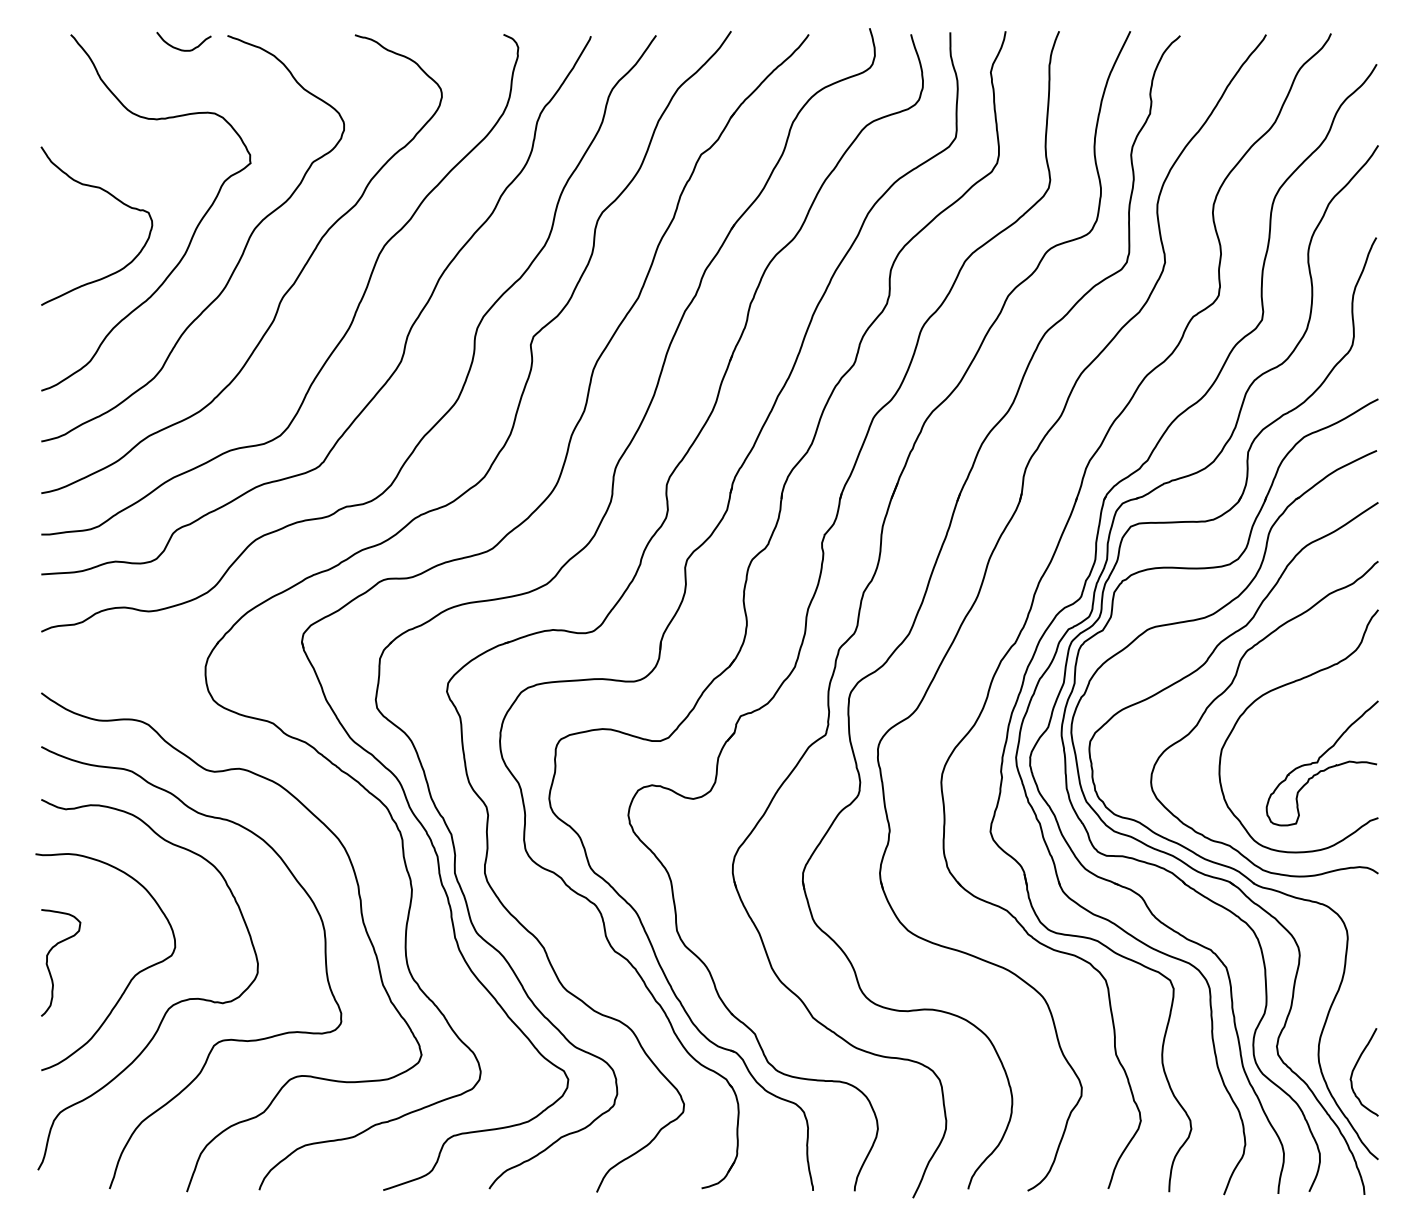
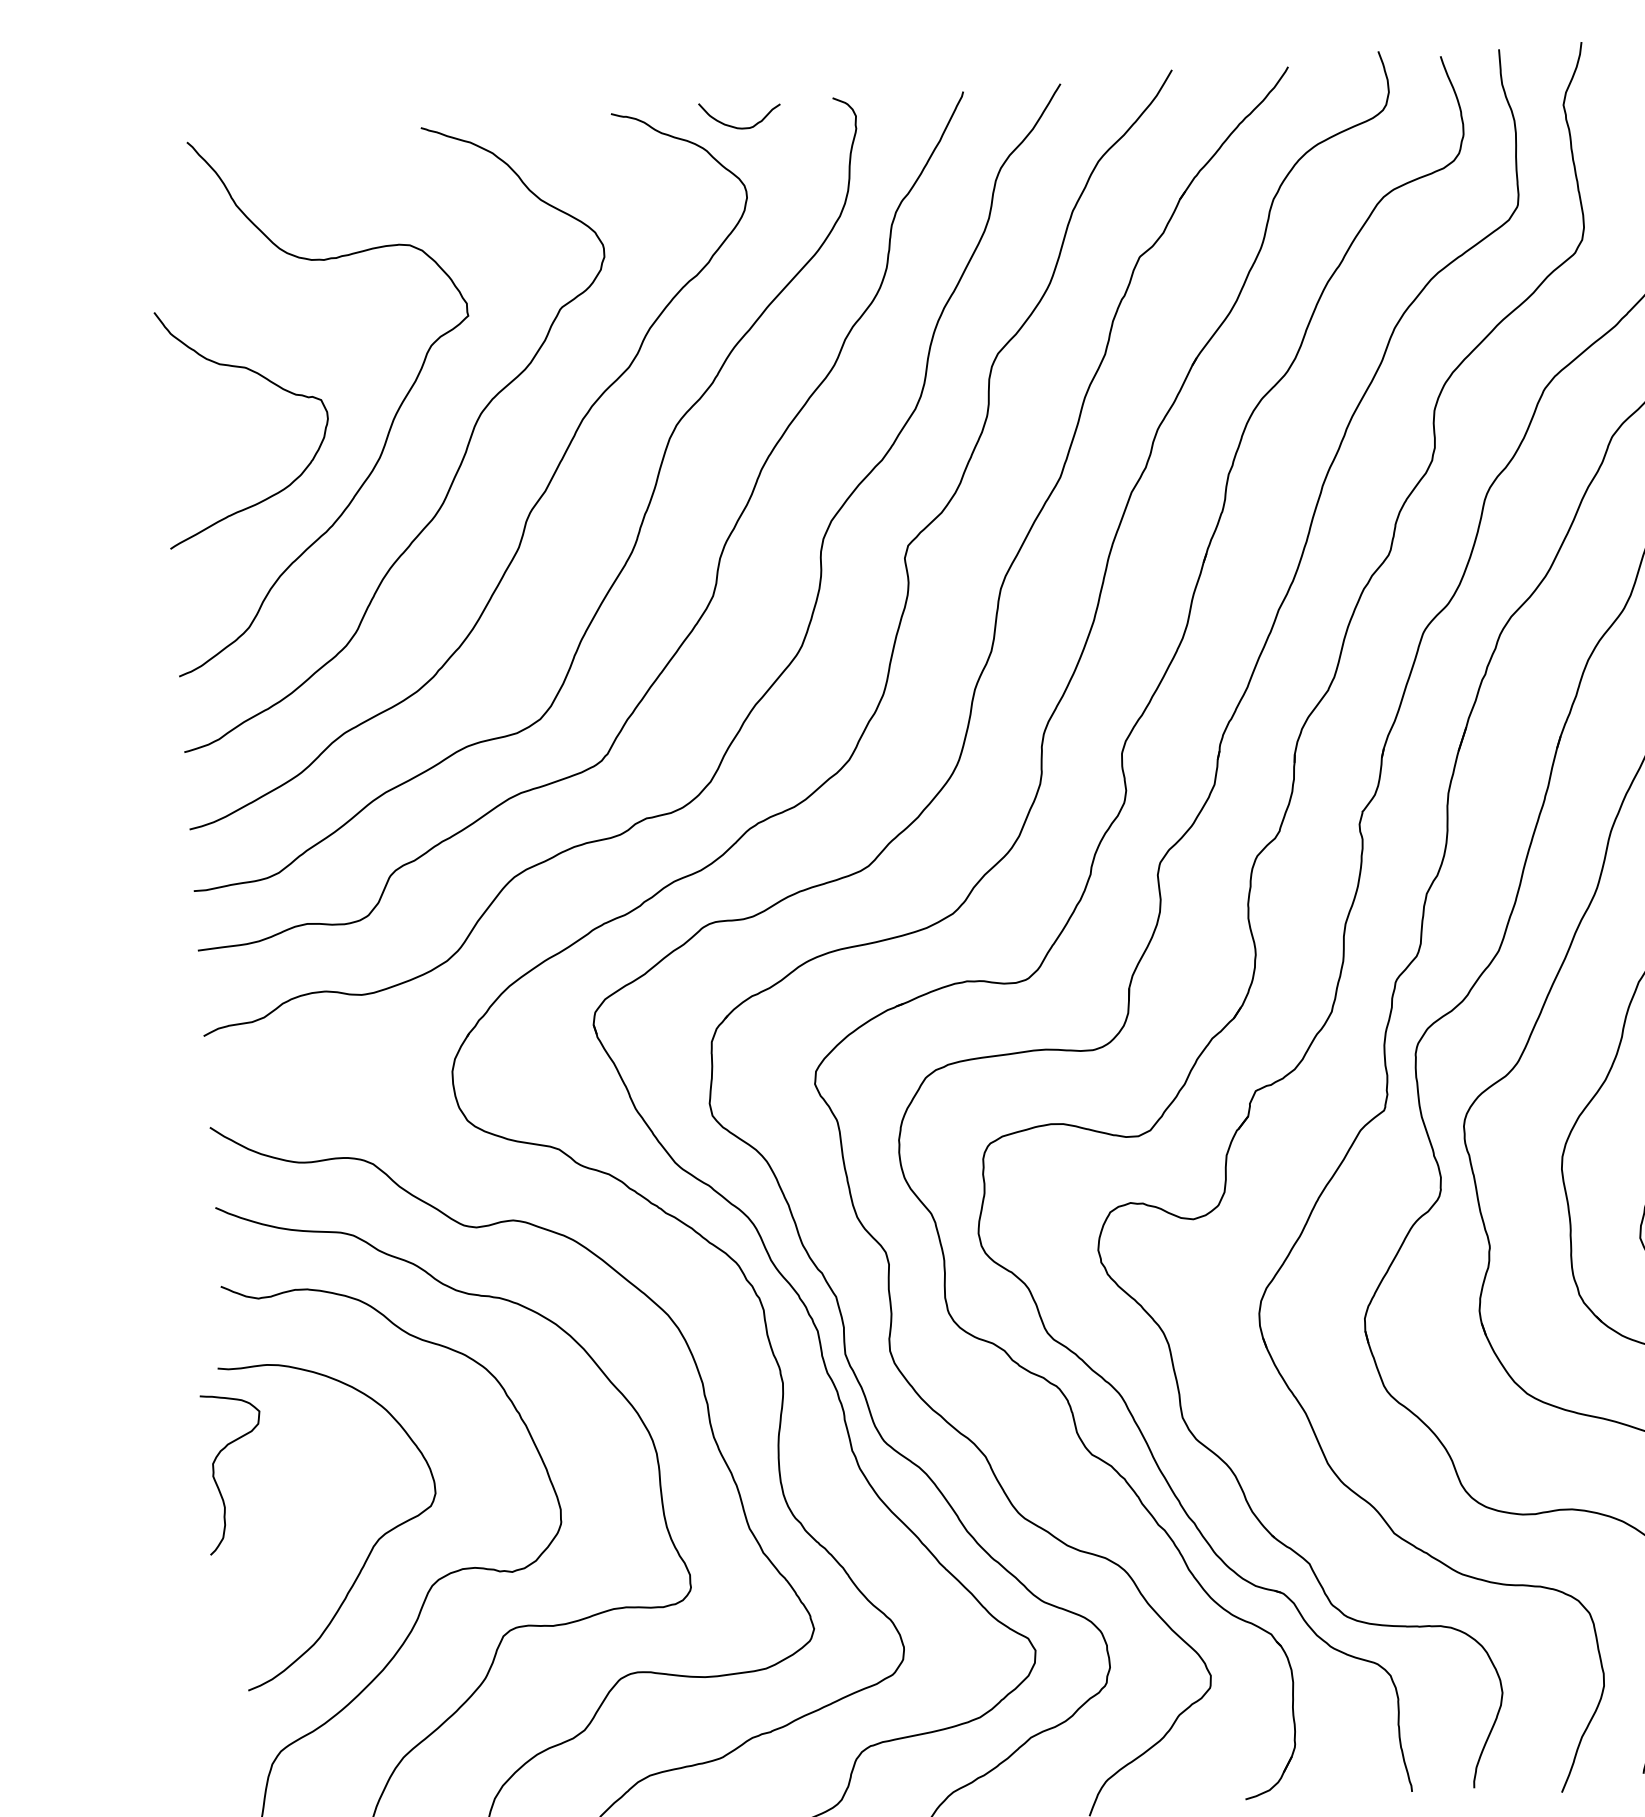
curve: (183, 49) -> (740, 126), moved
curve: (48, 965) -> (216, 1478), moved

